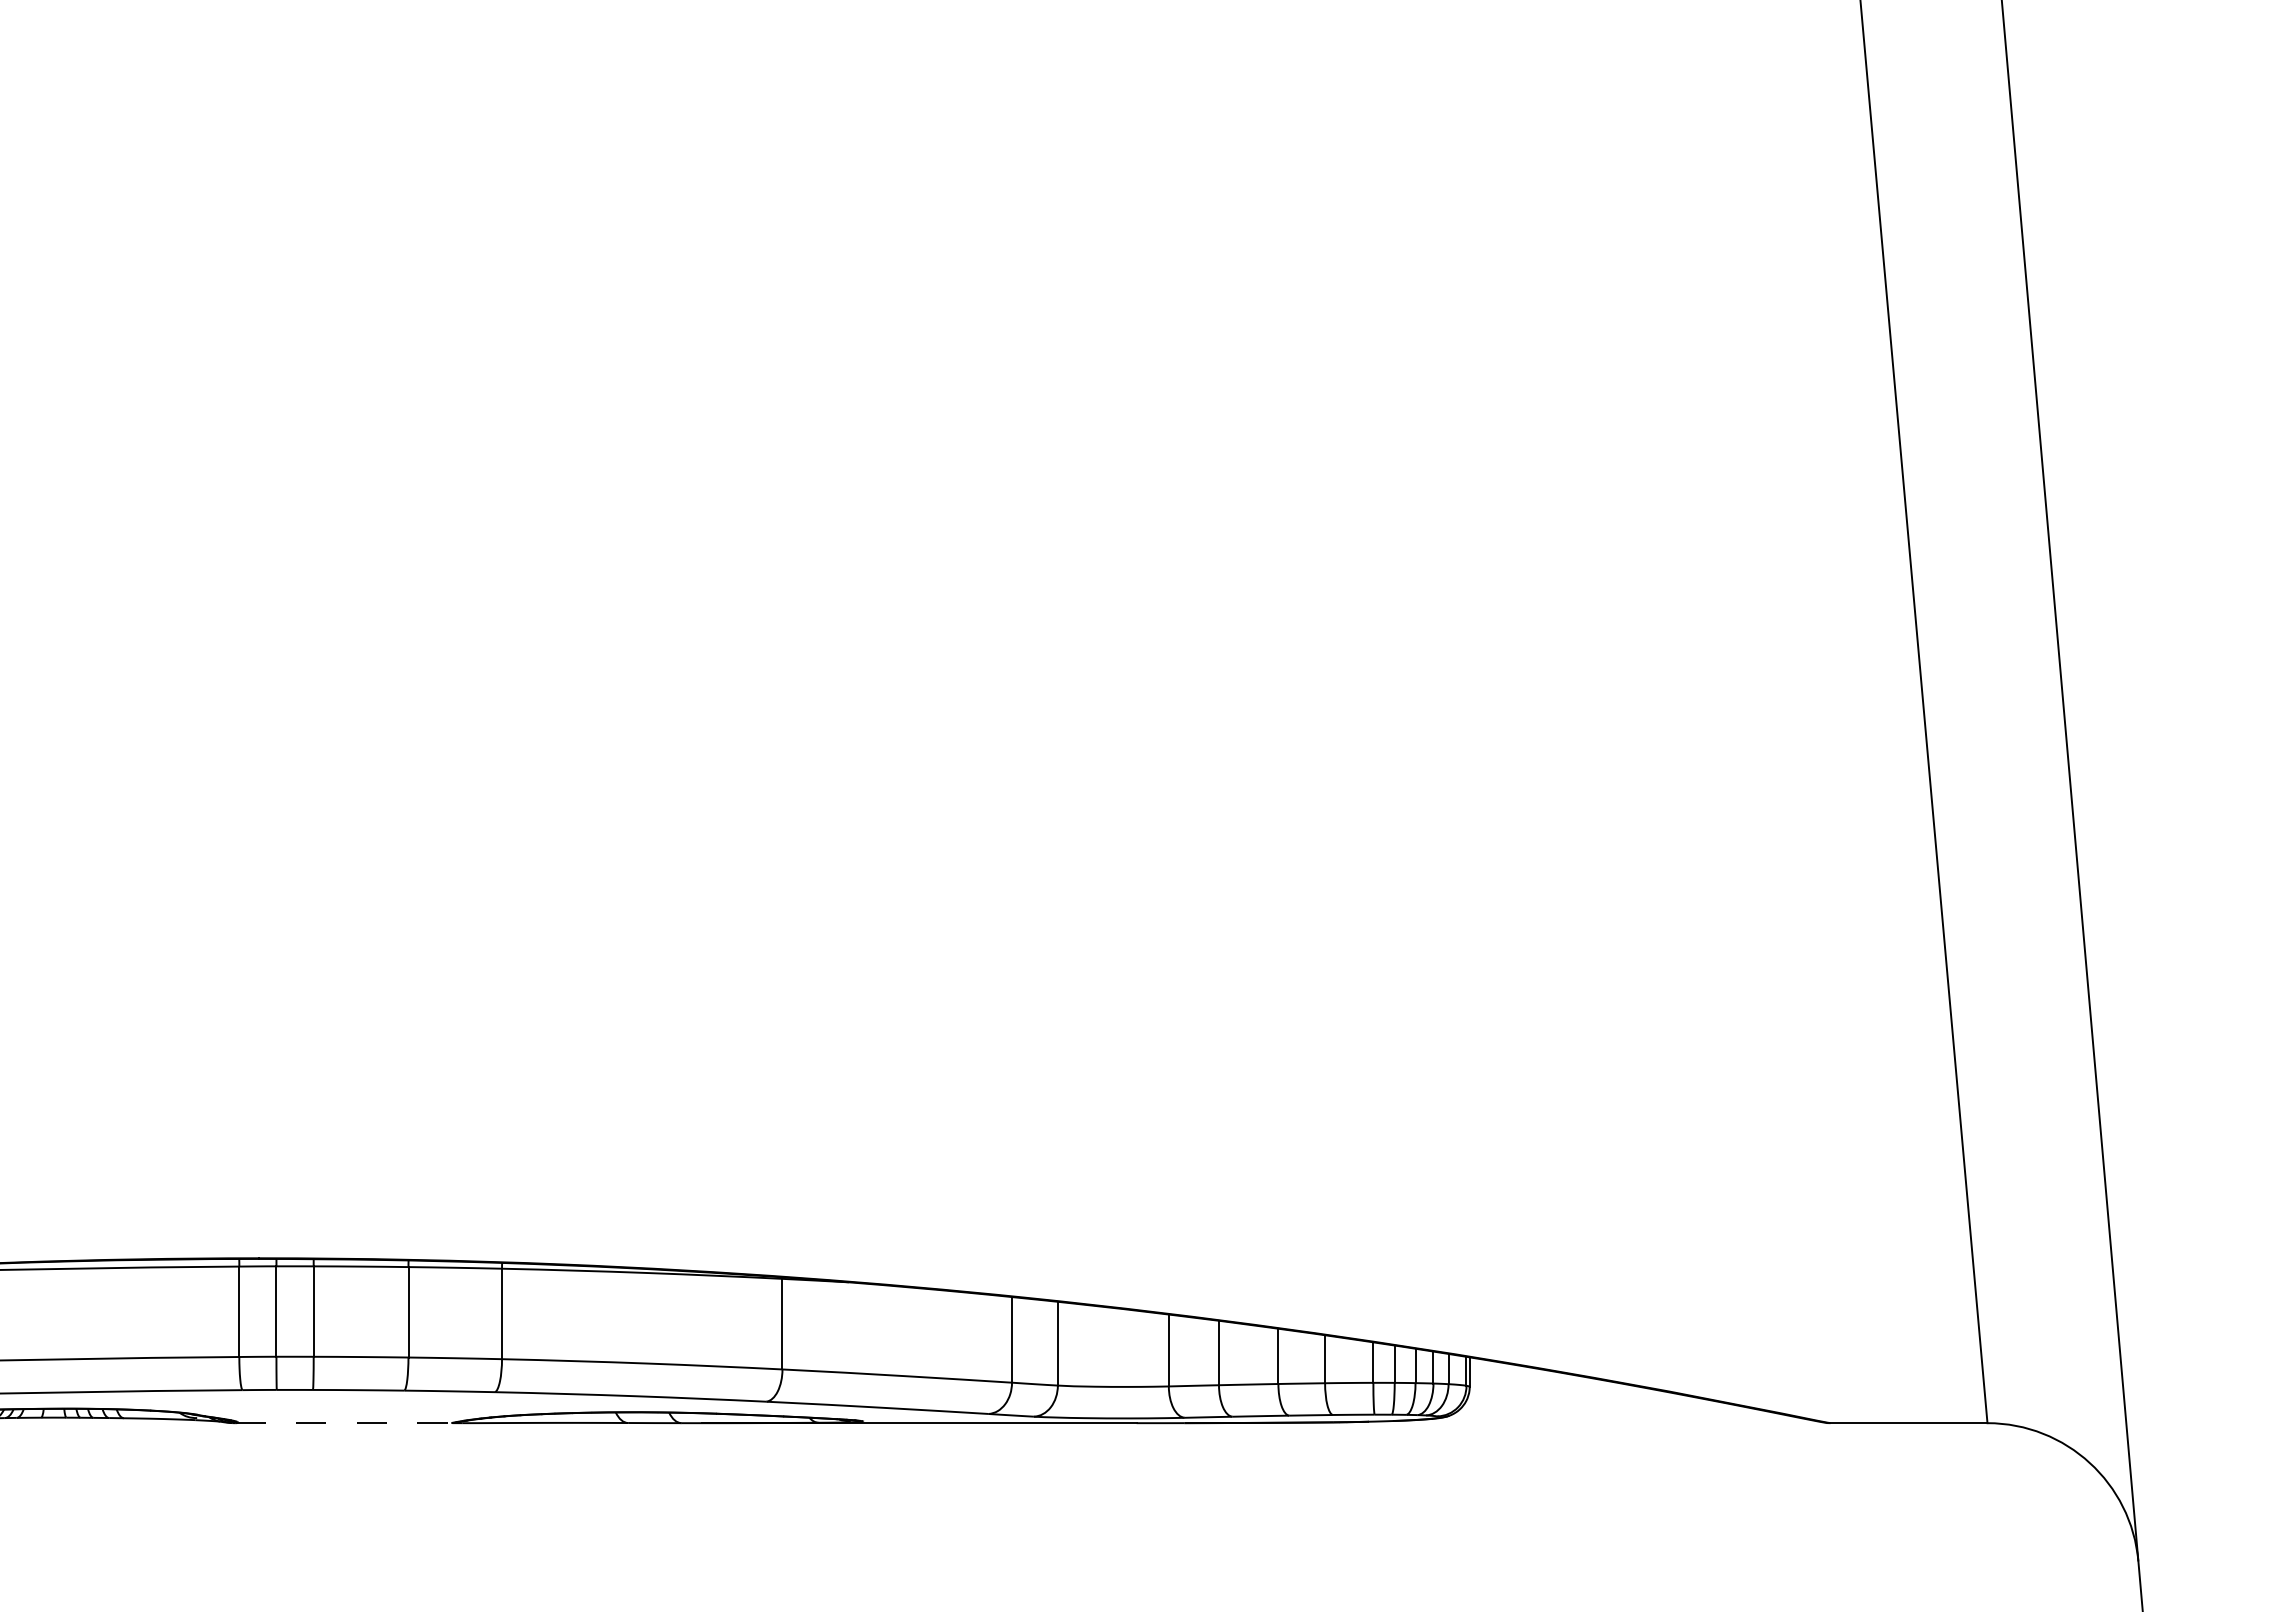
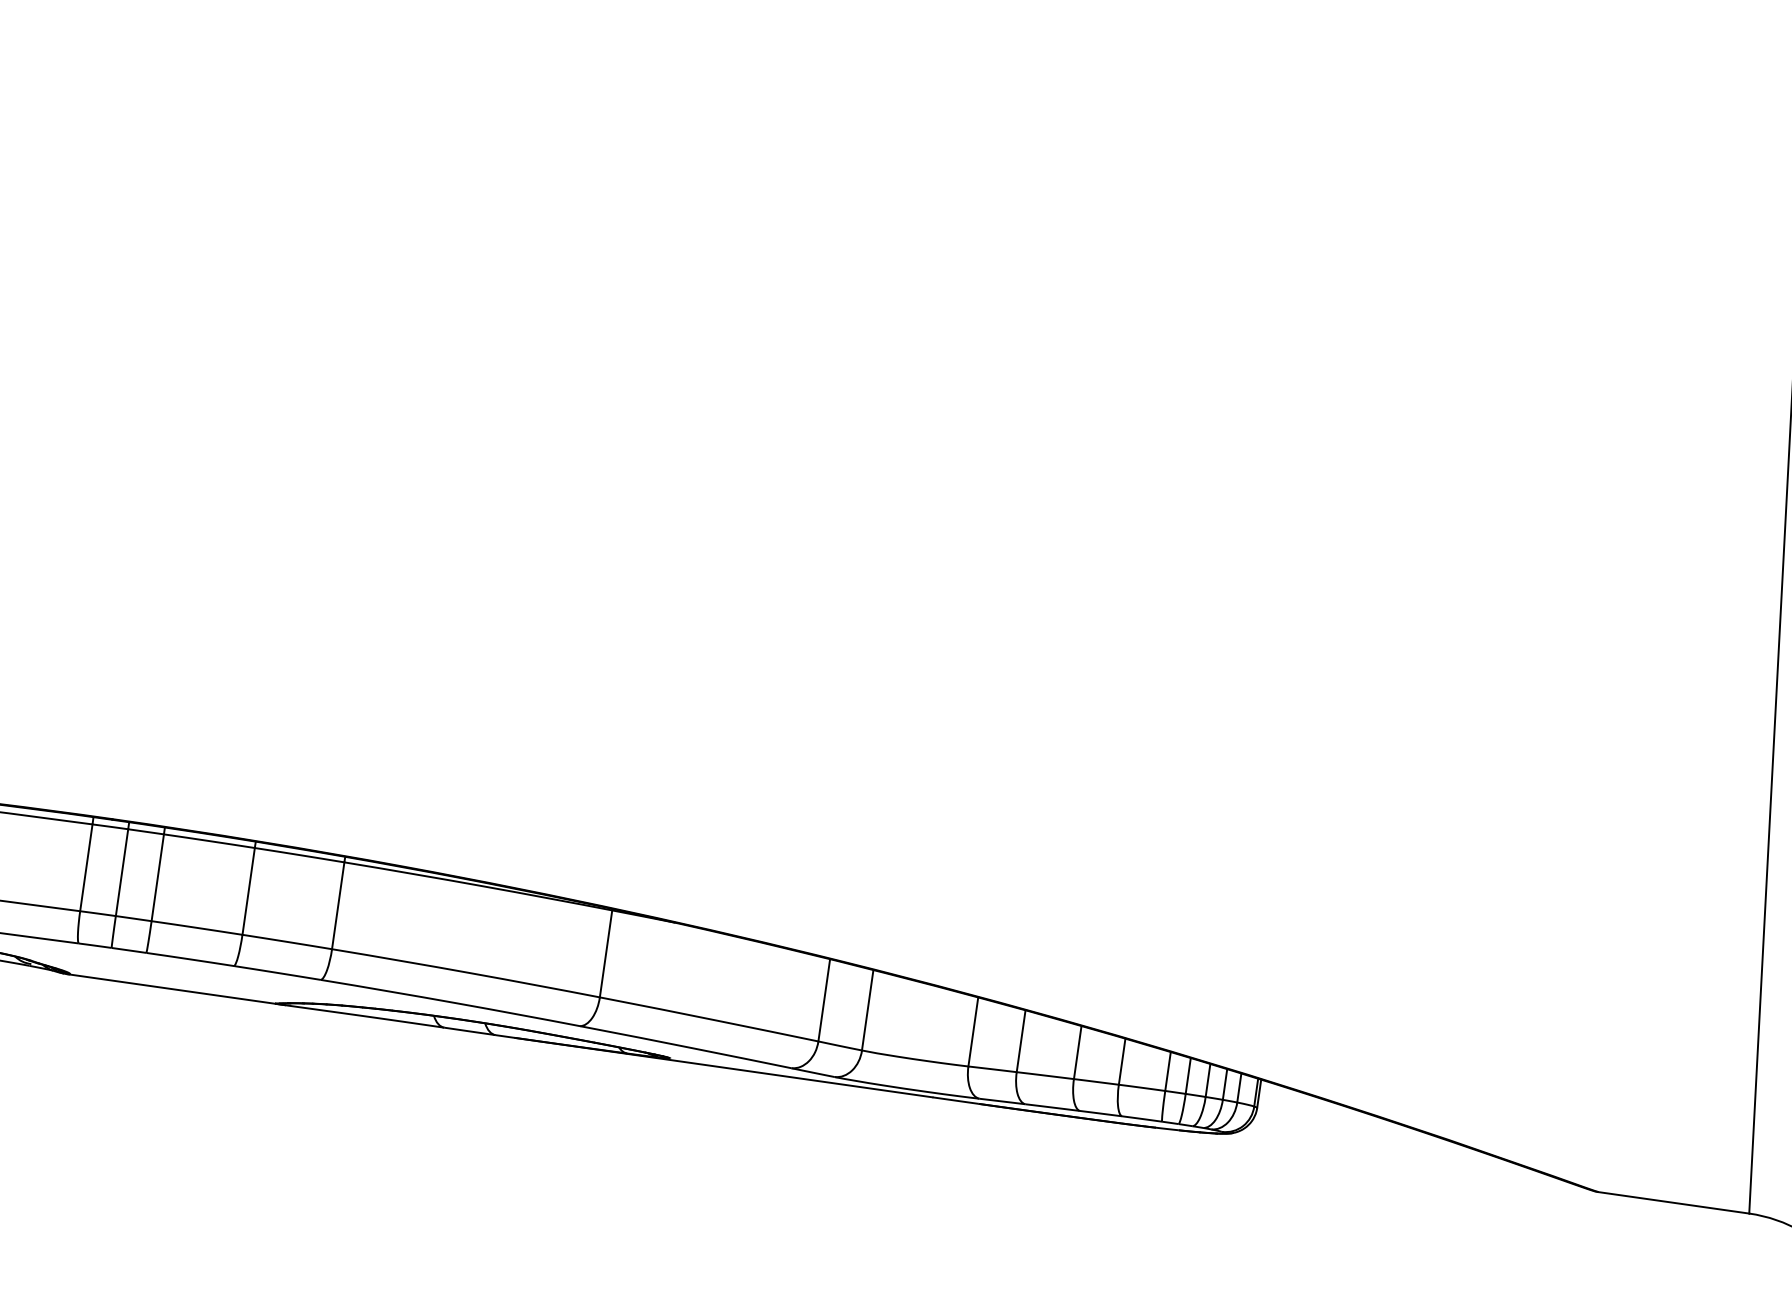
line: (349, 1423) -> (176, 990), dashed -> solid

